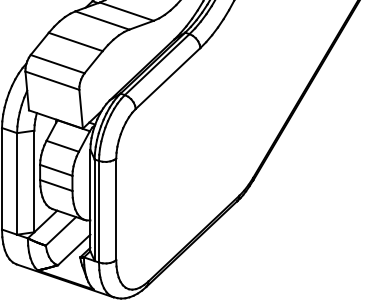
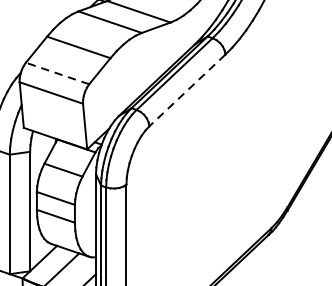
line: (57, 63) -> (57, 72), solid -> dashed
line: (167, 78) -> (186, 90), solid -> dashed

